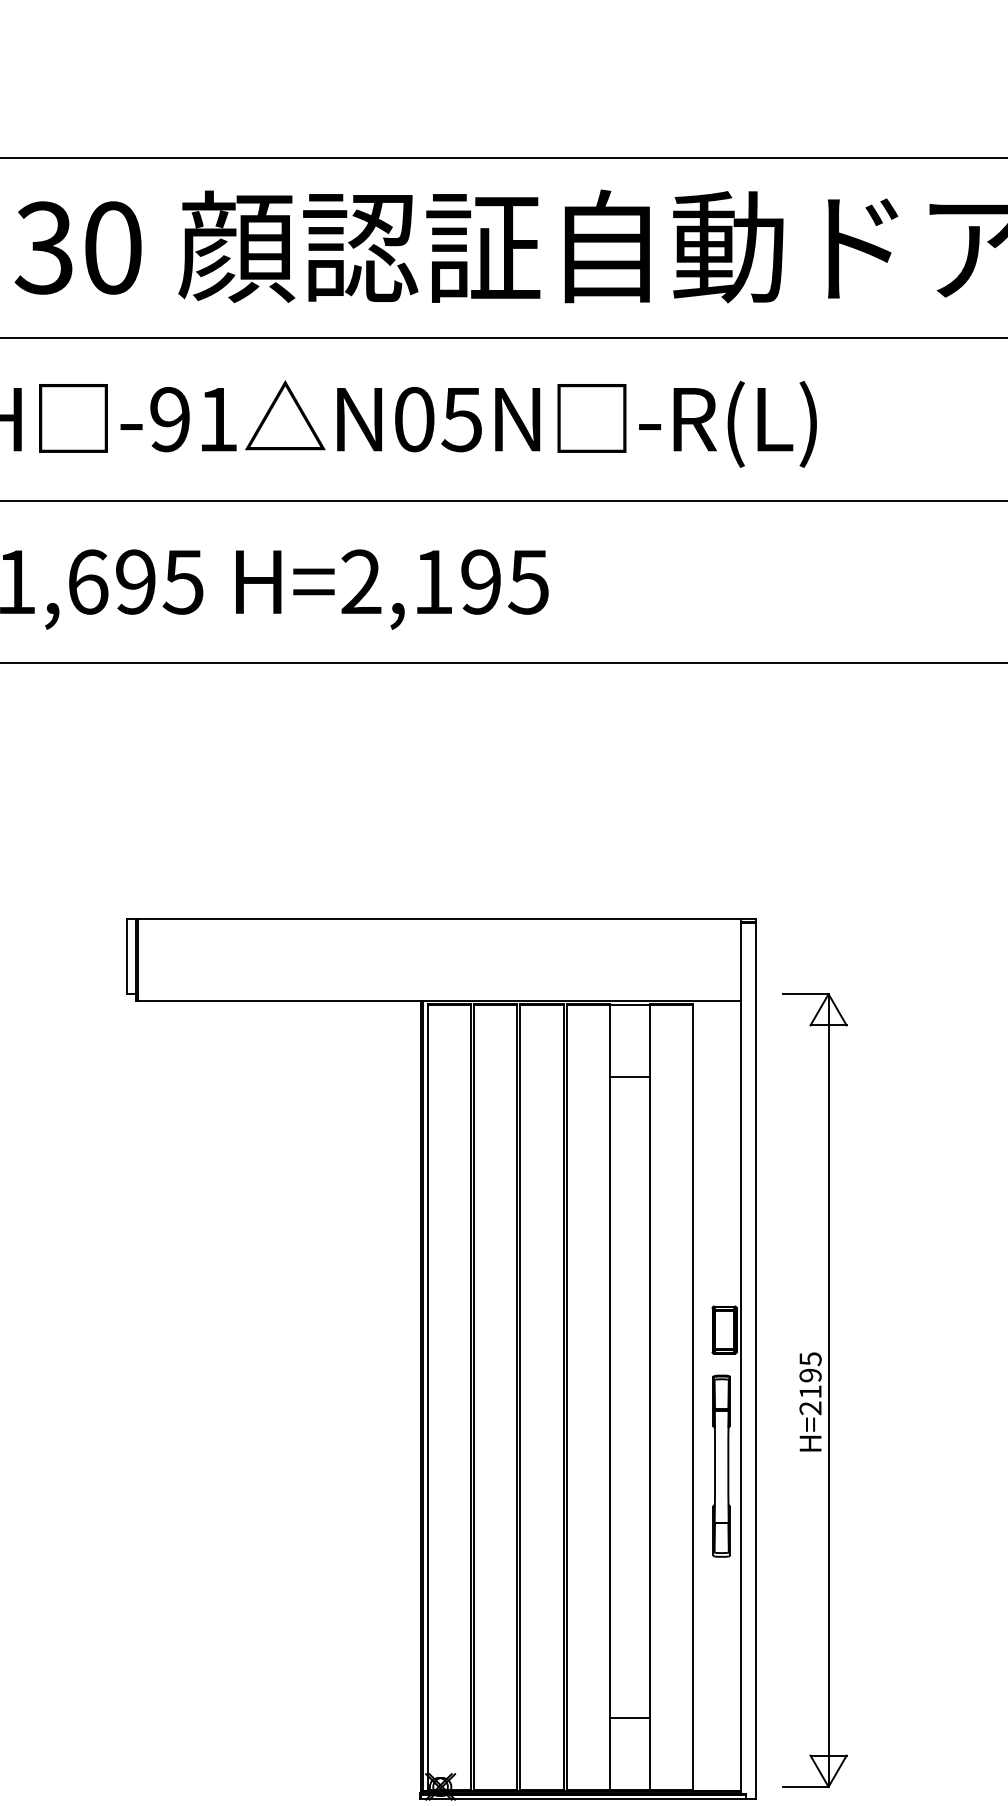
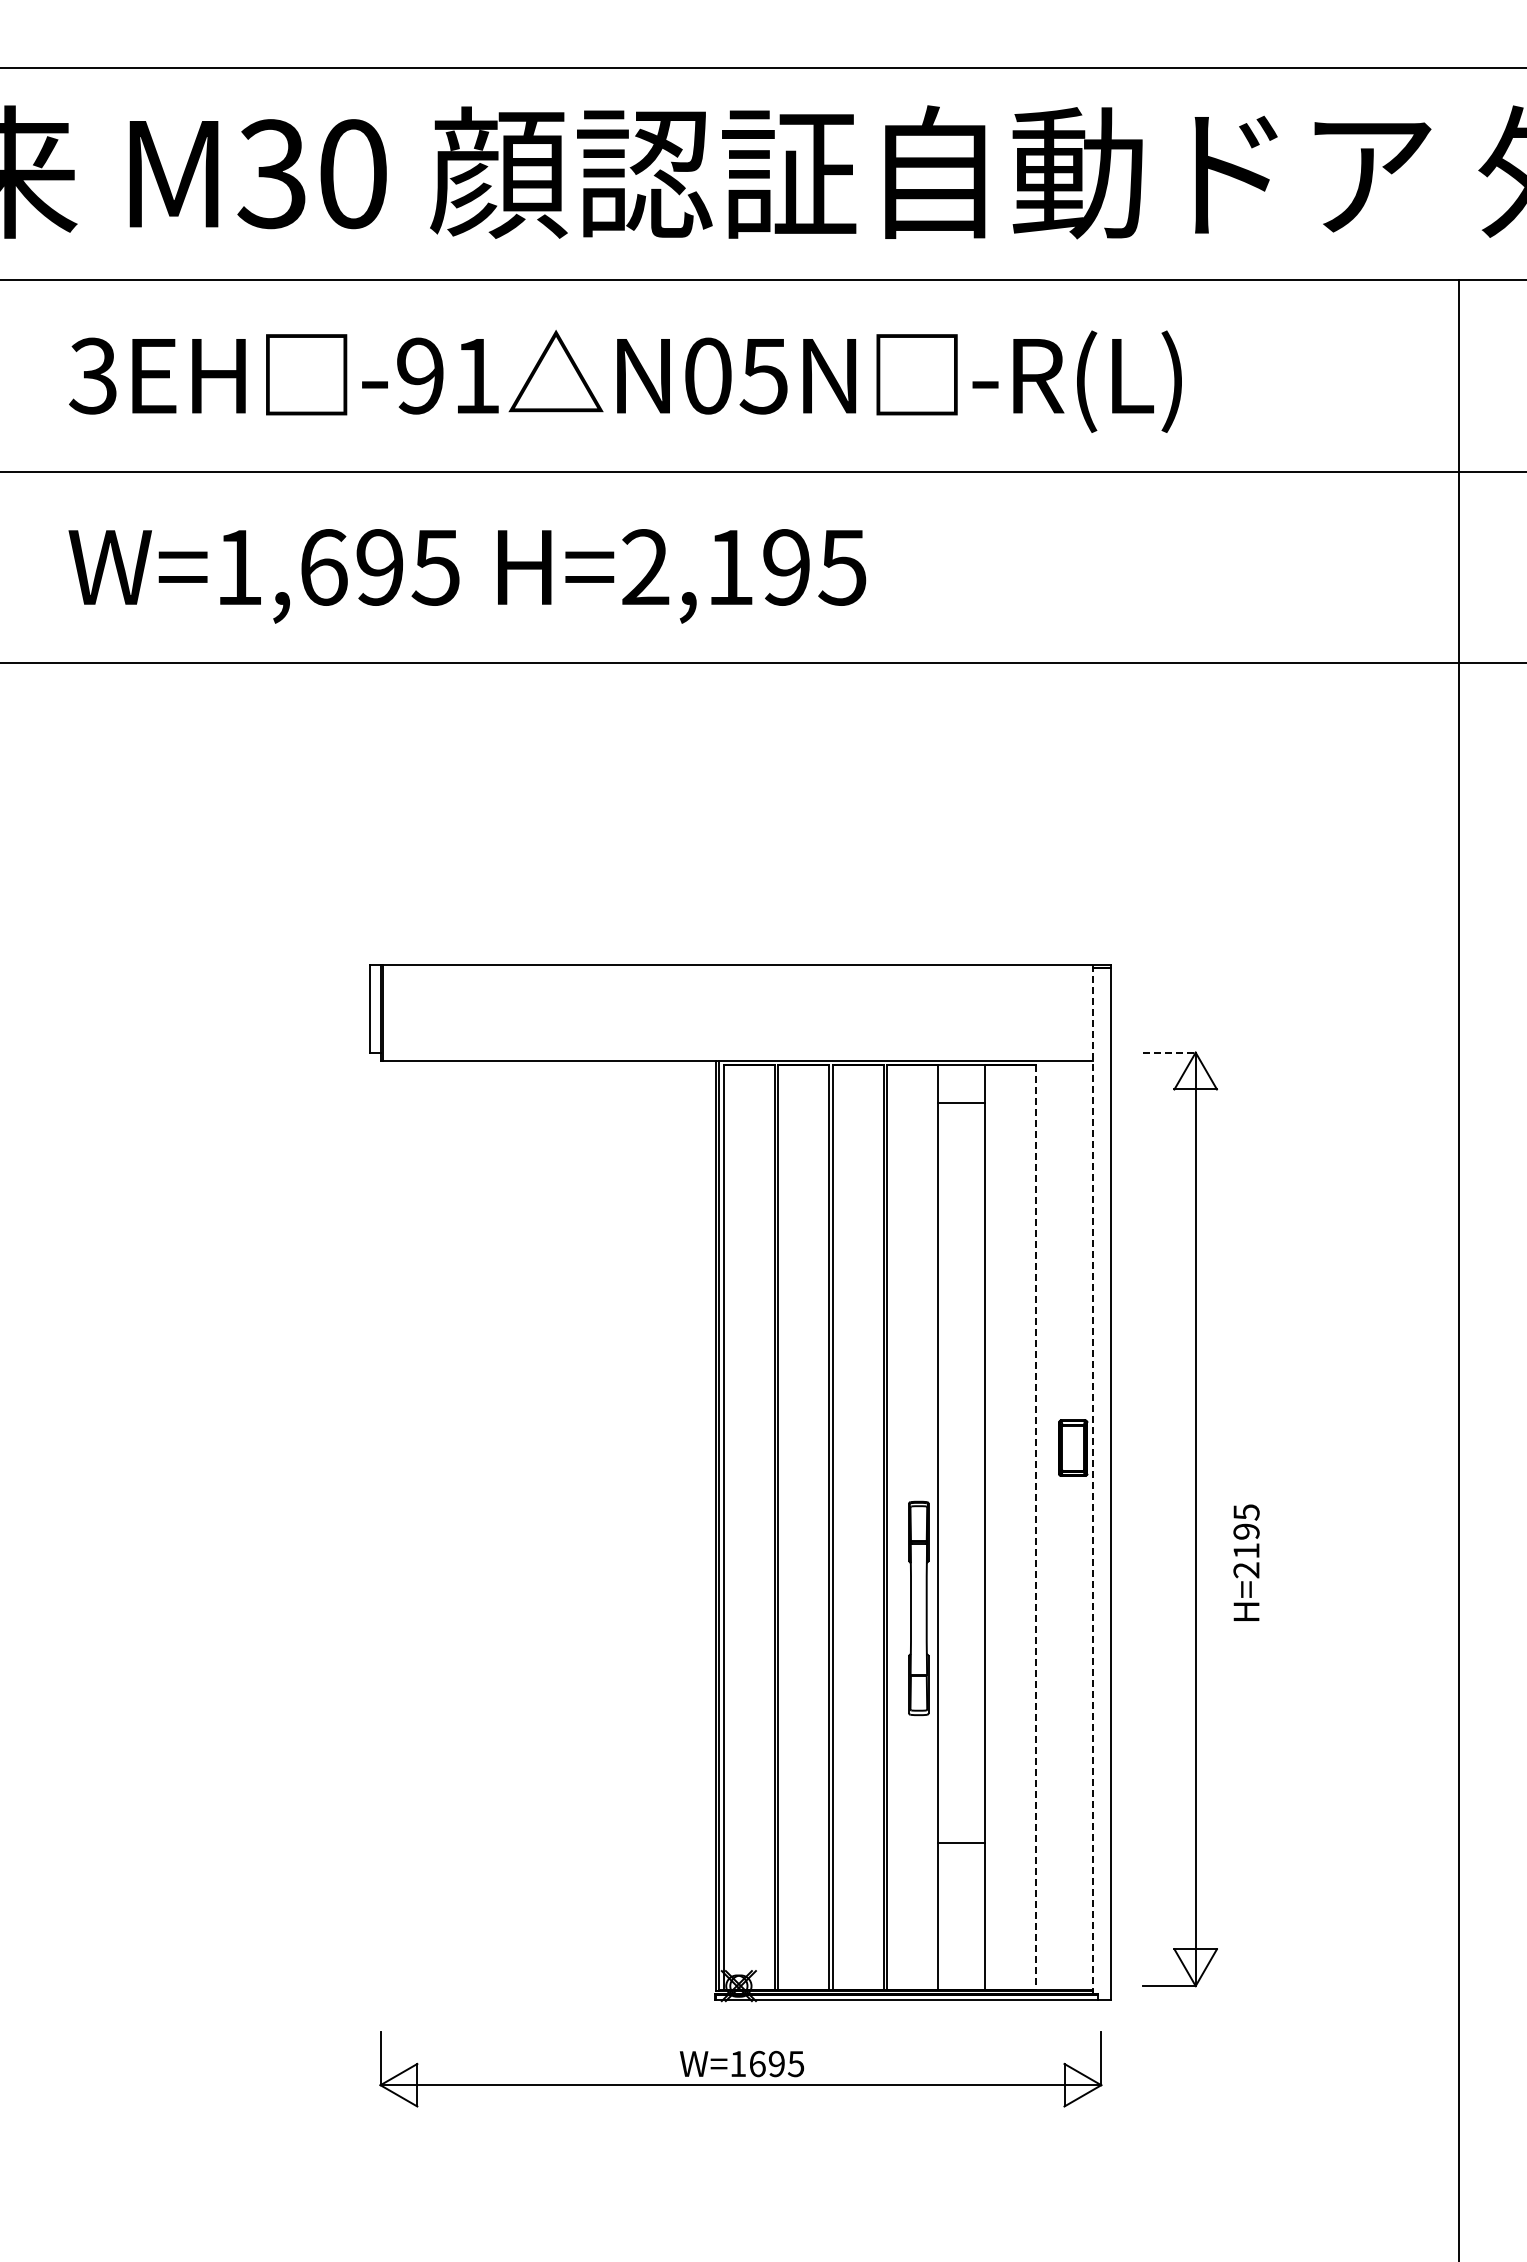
line: (806, 994) -> (1169, 1052), solid -> dashed
line: (629, 1076) -> (961, 1102), moved
line: (740, 1356) -> (1092, 1479), solid -> dashed
line: (693, 1397) -> (1036, 1527), solid -> dashed
text: (810, 1401) -> (1246, 1562), moved
part: (721, 1465) -> (918, 1607), moved
line: (629, 1718) -> (961, 1843), moved

